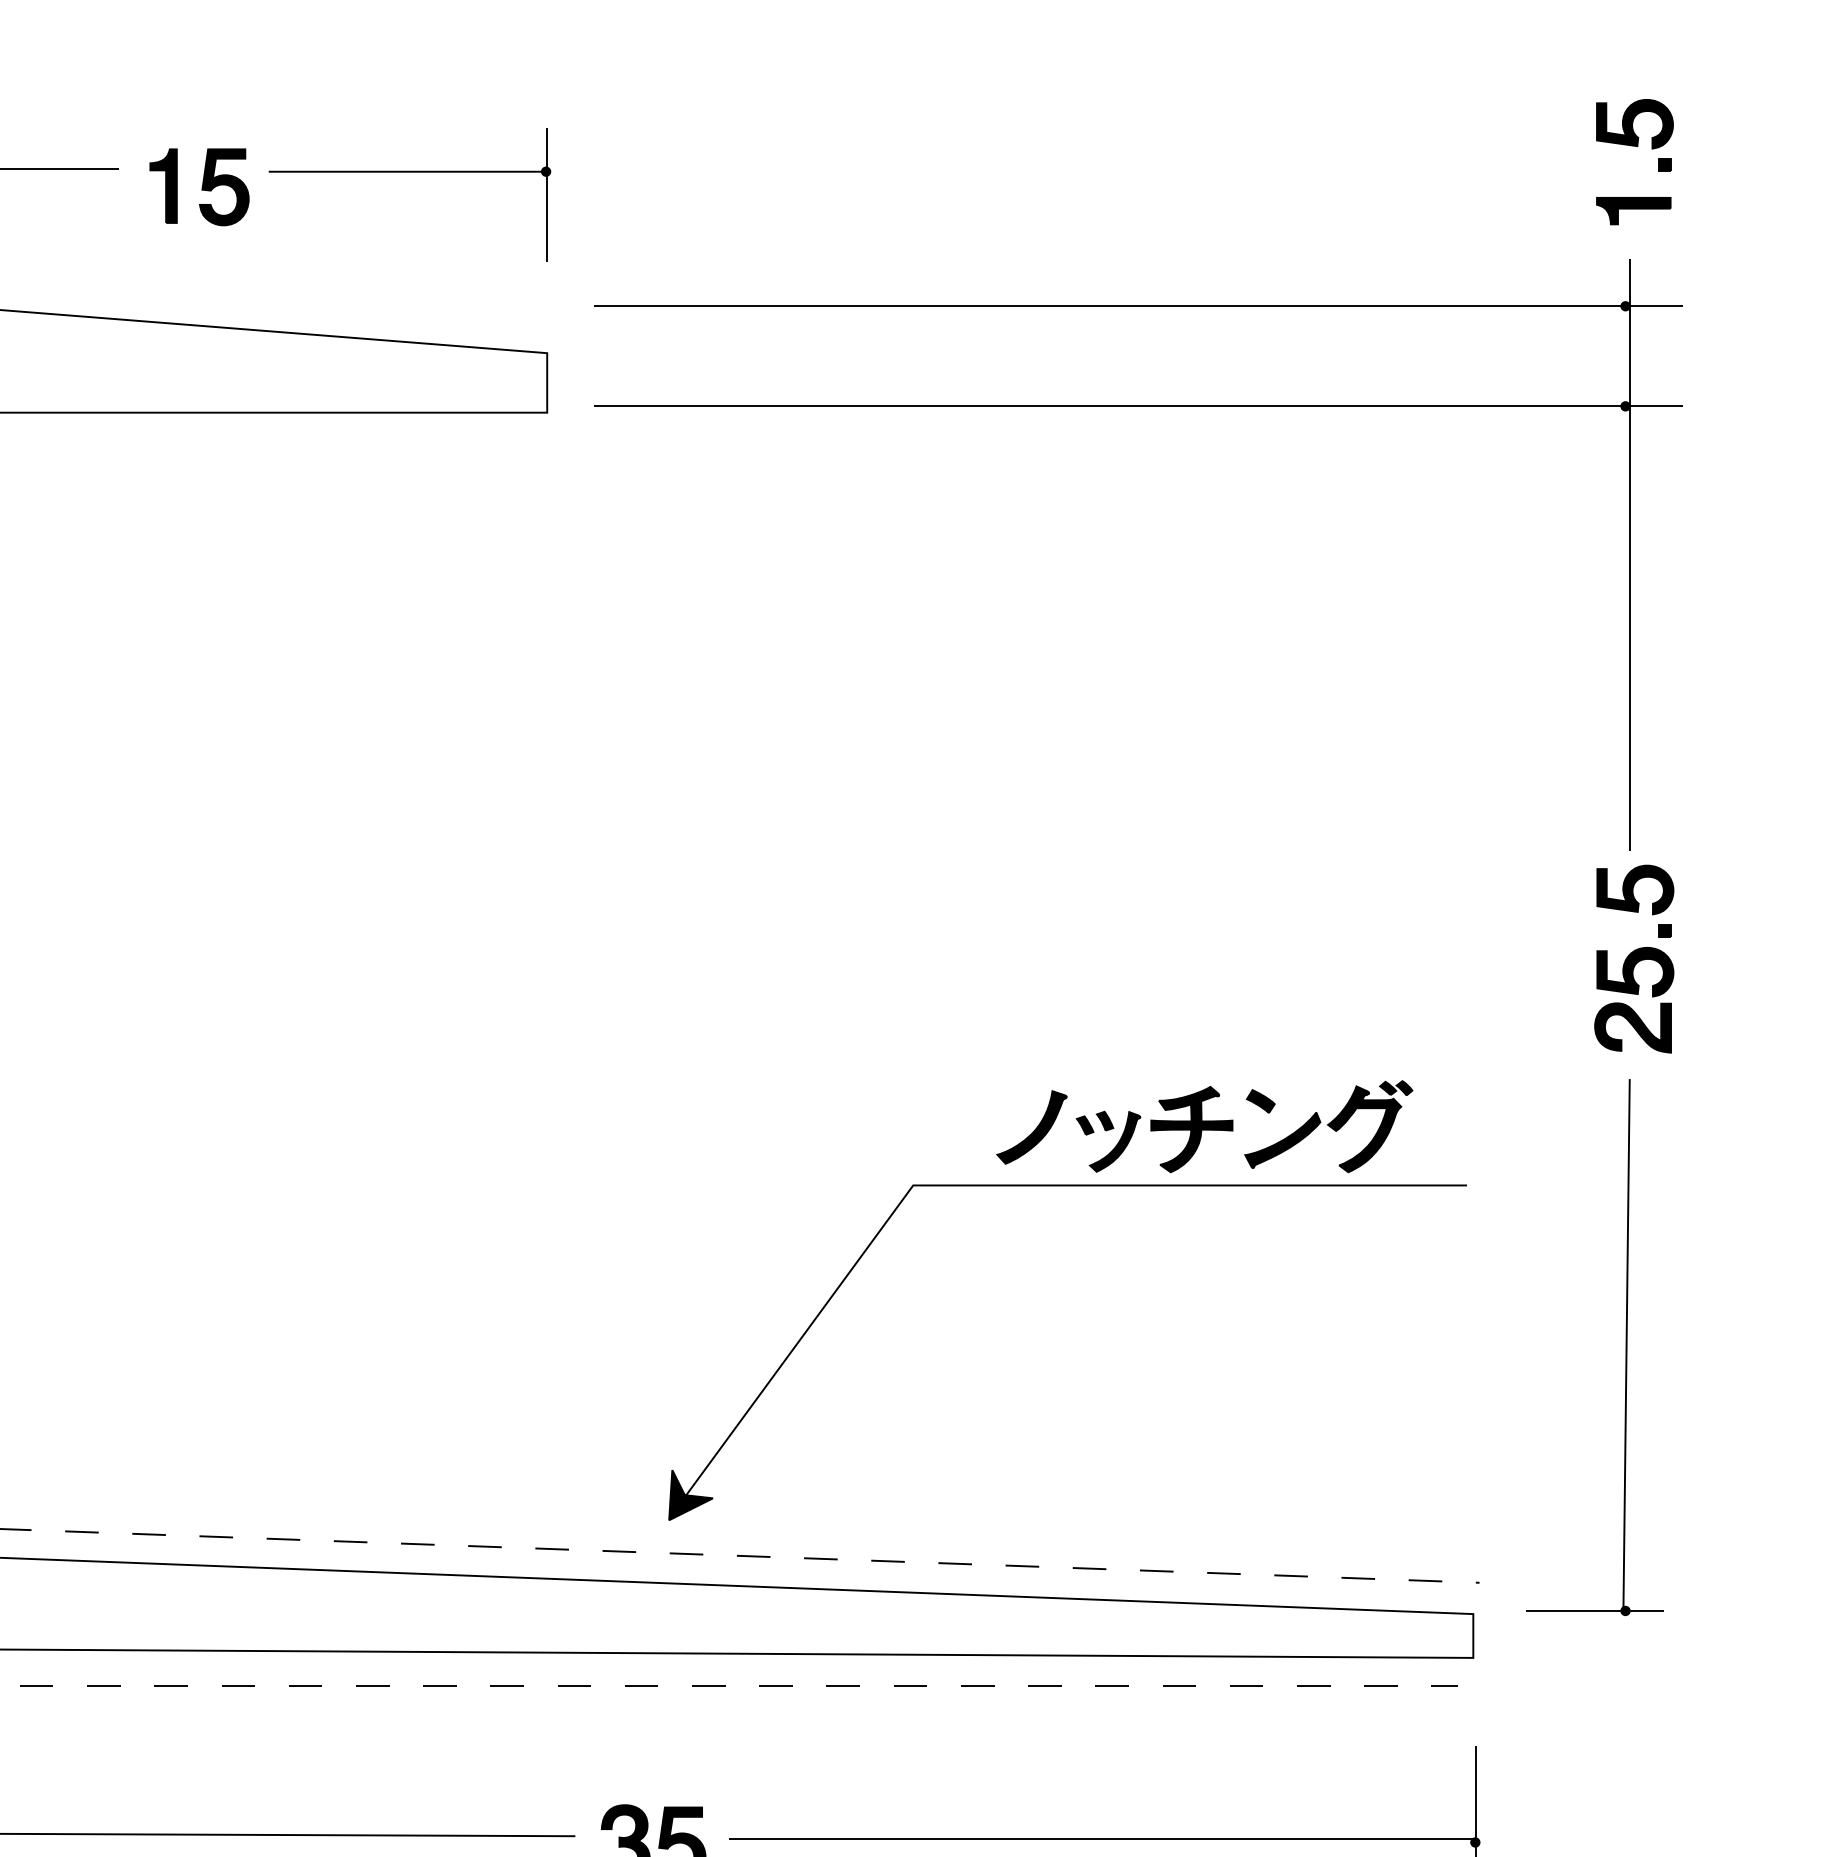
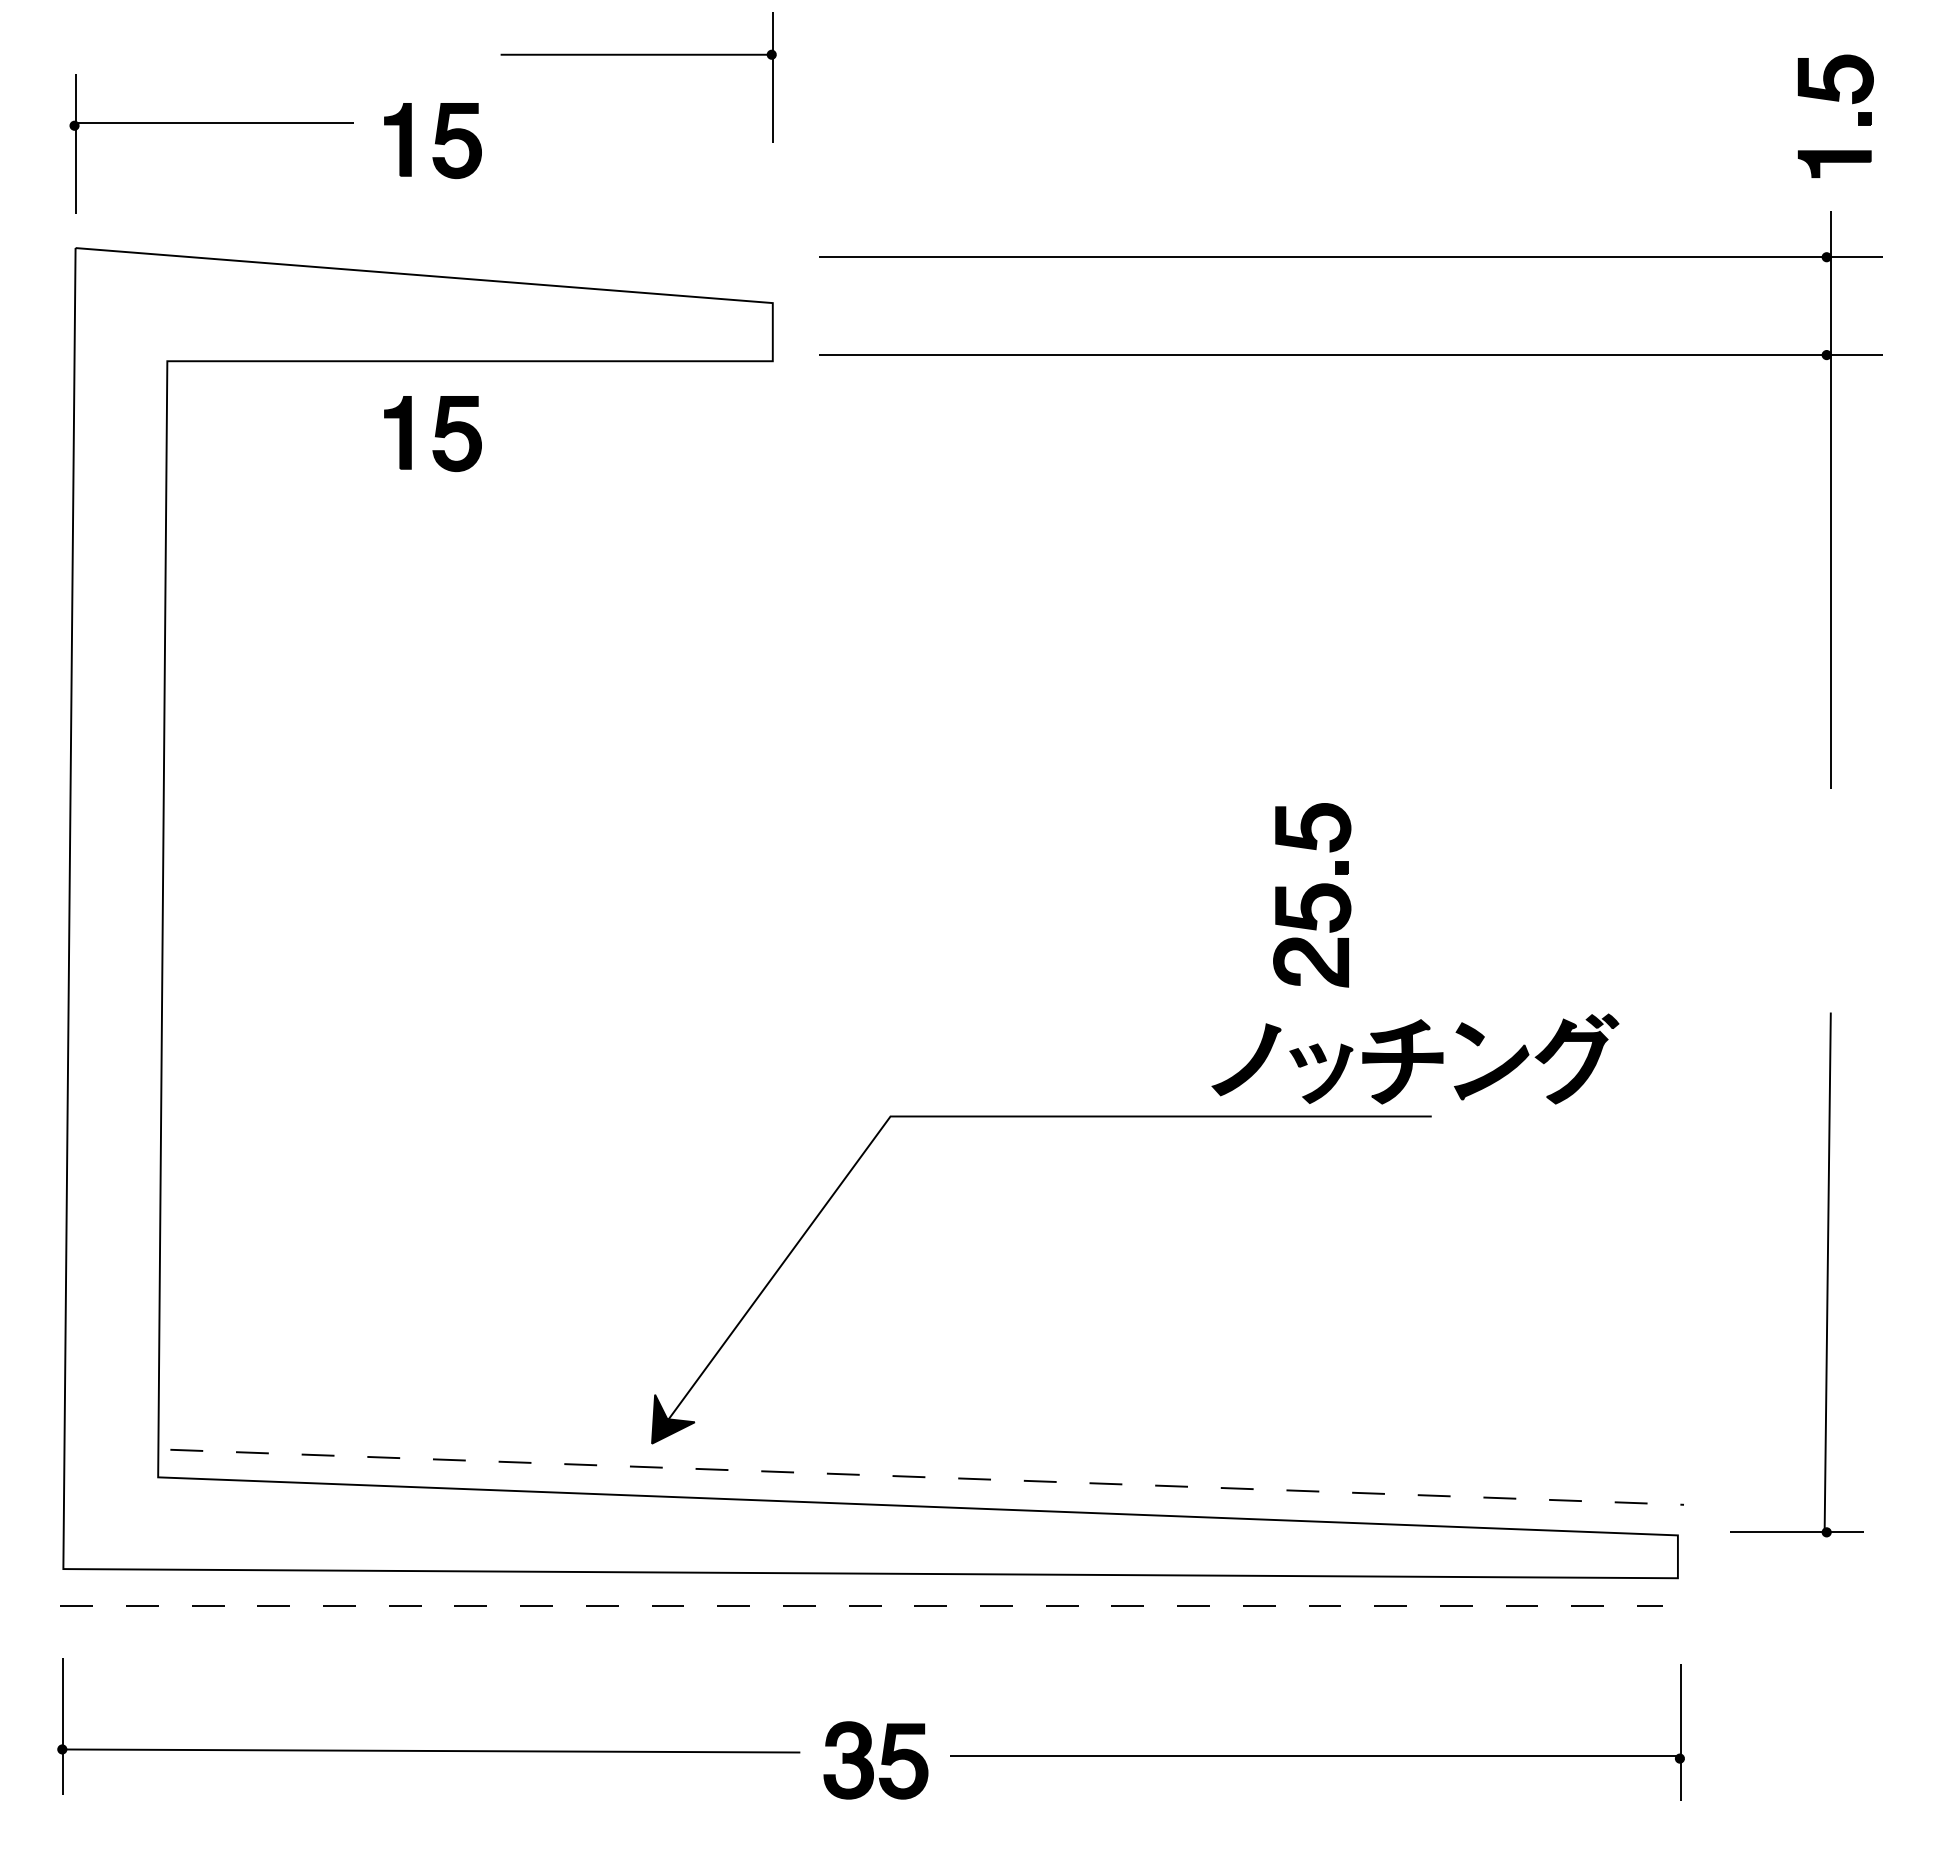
part: (409, 172) -> (638, 55), moved
part: (198, 487) -> (432, 434), added
part: (1634, 959) -> (1312, 895), moved
part: (1067, 1186) -> (1041, 1117), moved

